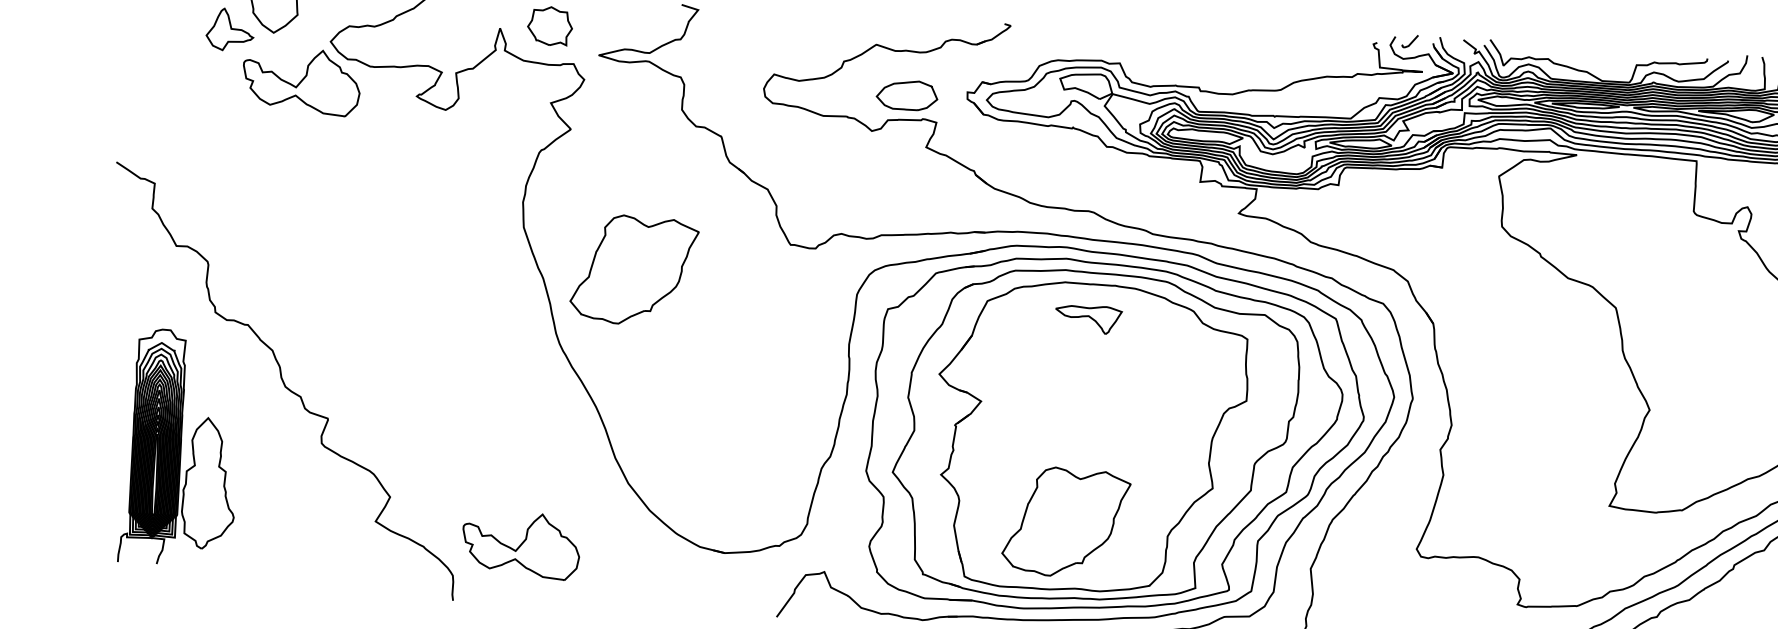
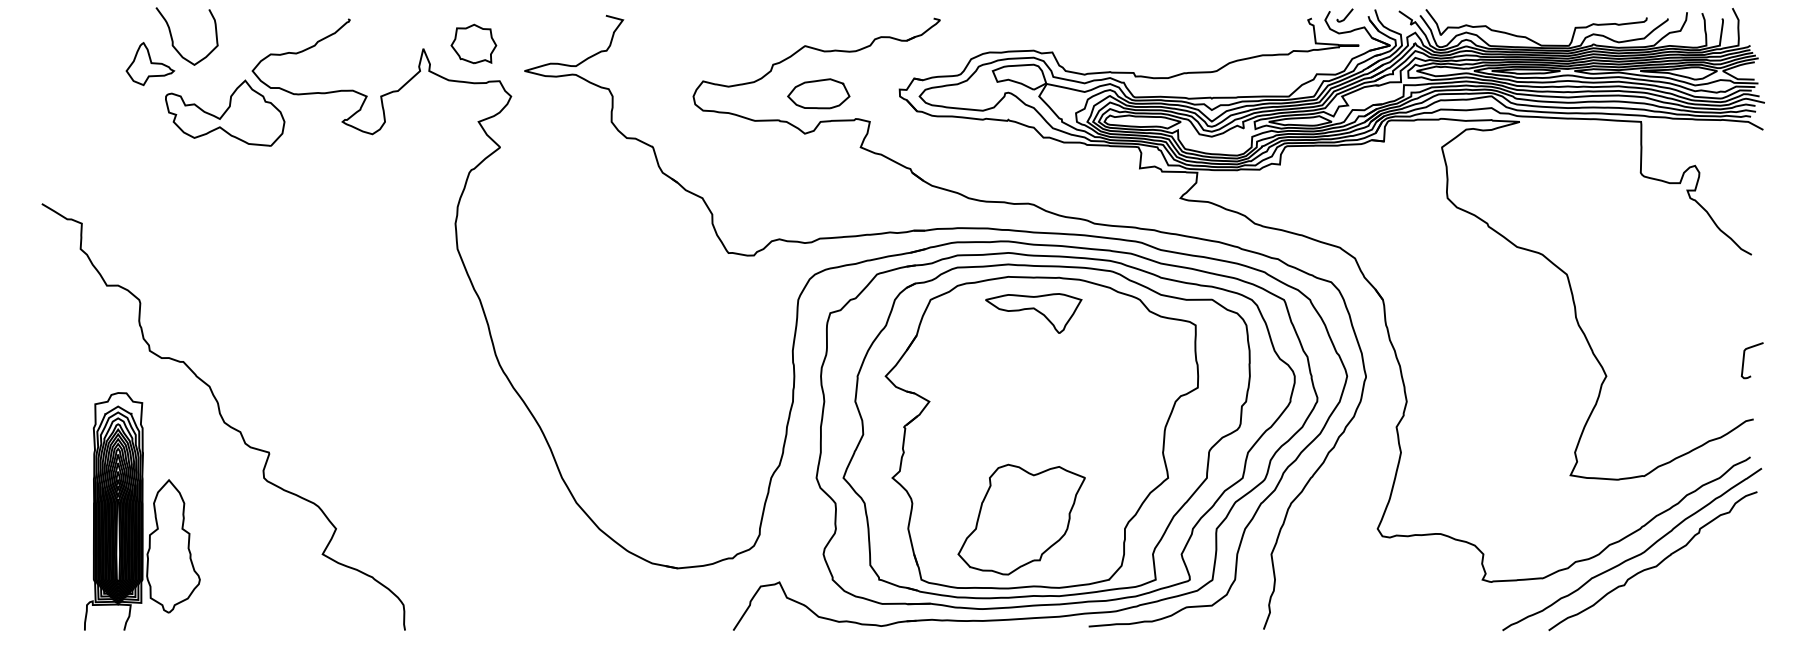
part: (906, 95) -> (818, 93), moved
part: (634, 269) -> (571, 286), removed
part: (1088, 319) -> (1033, 313), size x1.43
part: (180, 447) -> (142, 511), moved
part: (521, 544) -> (471, 570), removed

